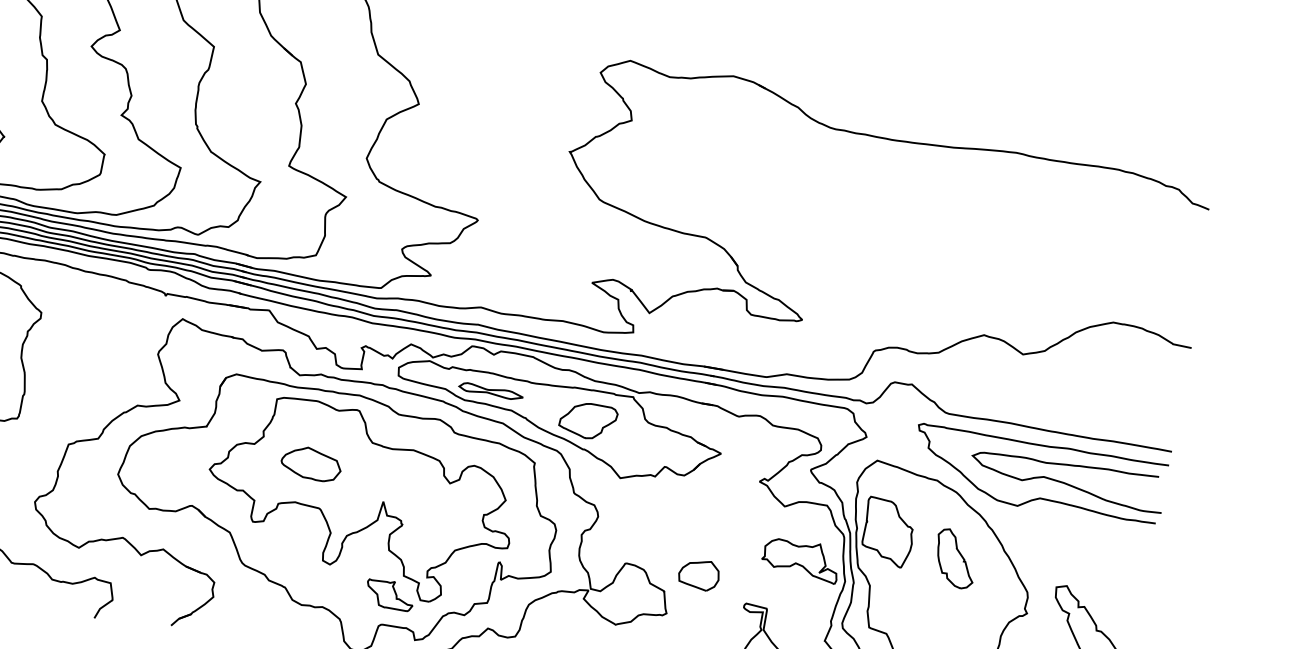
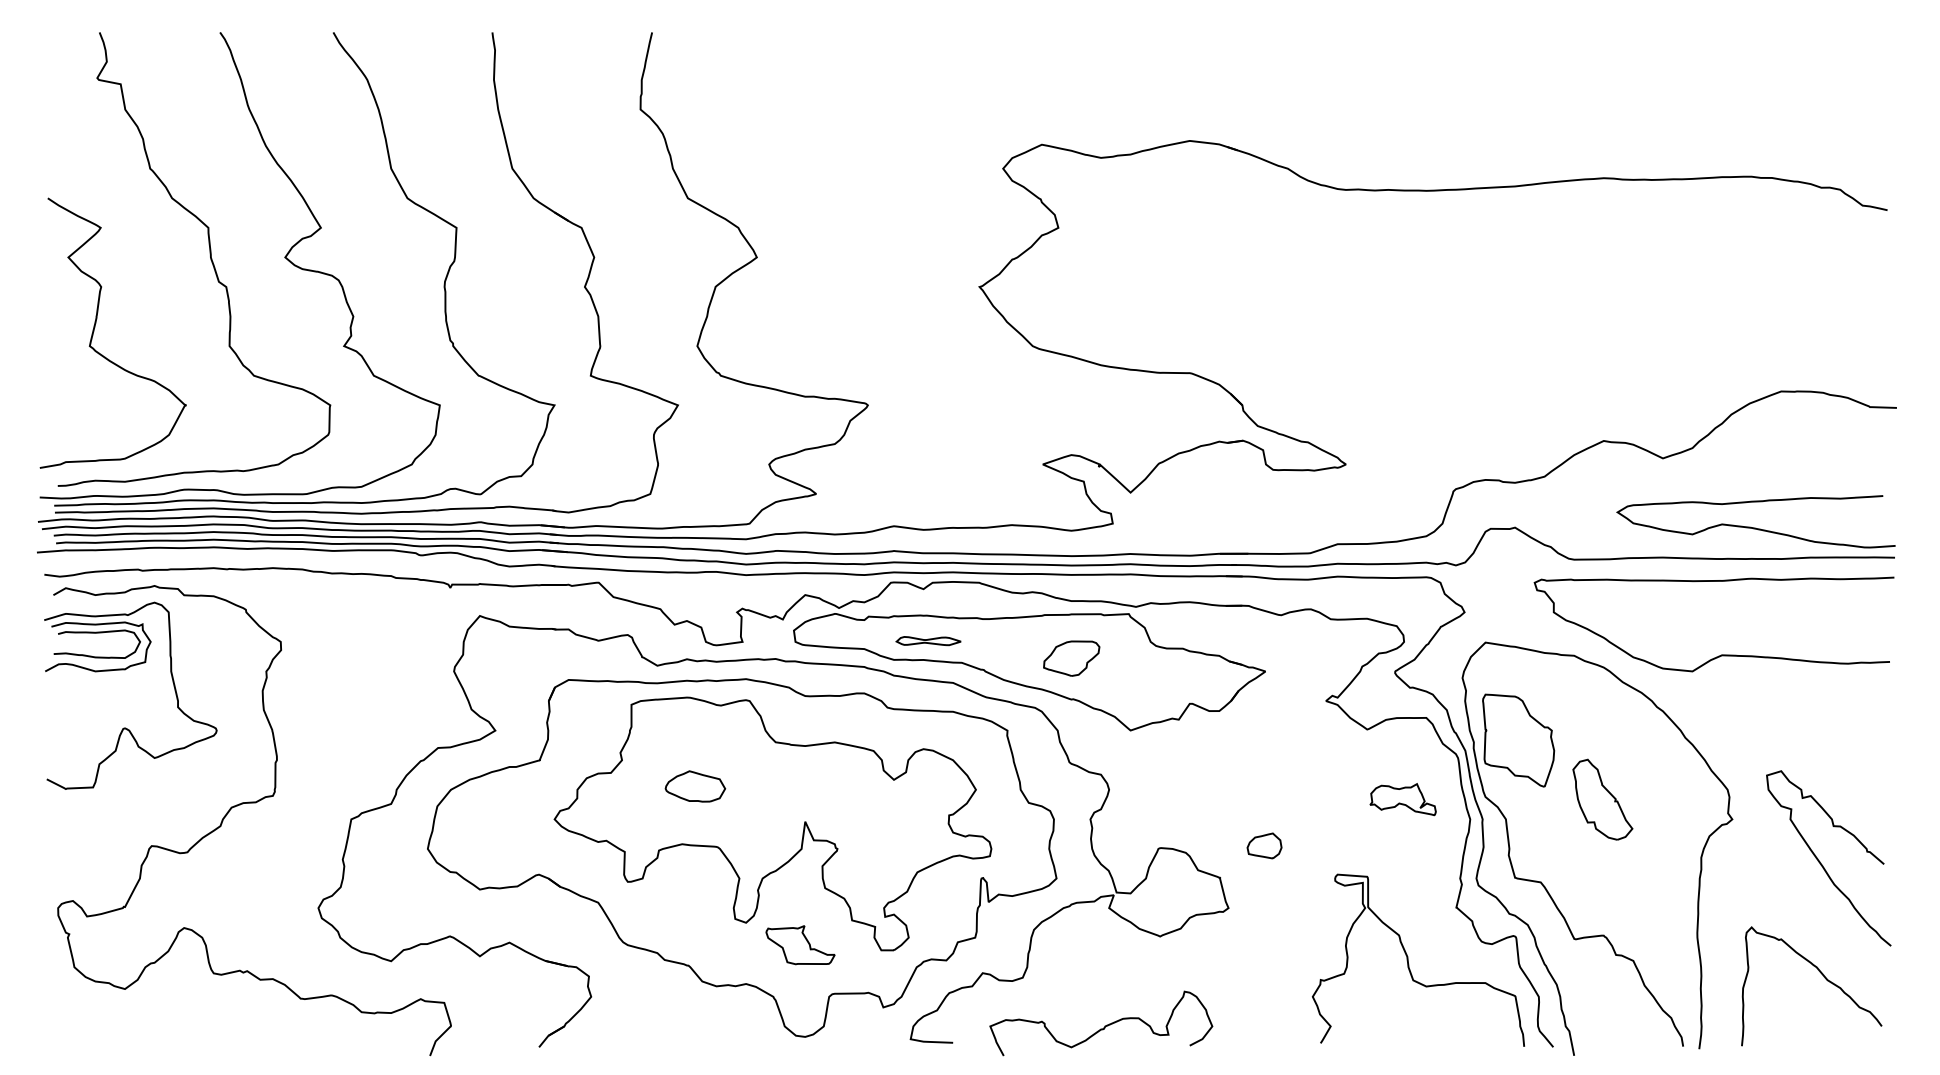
part: (491, 390) -> (928, 640), size x0.7
part: (588, 420) -> (1071, 658), size x0.7
part: (311, 463) -> (695, 786), size x0.7
curve: (1066, 483) -> (1755, 527), moved
part: (955, 558) -> (1602, 799), moved
part: (800, 559) -> (1402, 799), size x0.6
part: (699, 574) -> (1264, 845), size x0.6
part: (390, 594) -> (800, 945), moved

